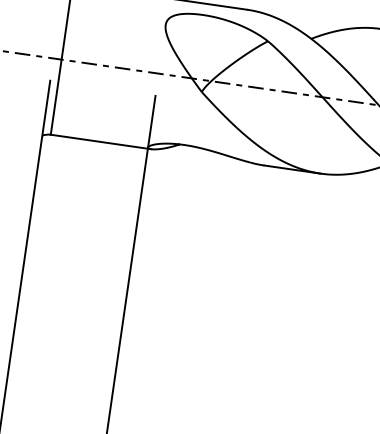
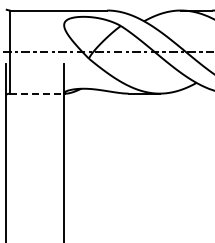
line: (101, 141) -> (38, 93), solid -> dashed

